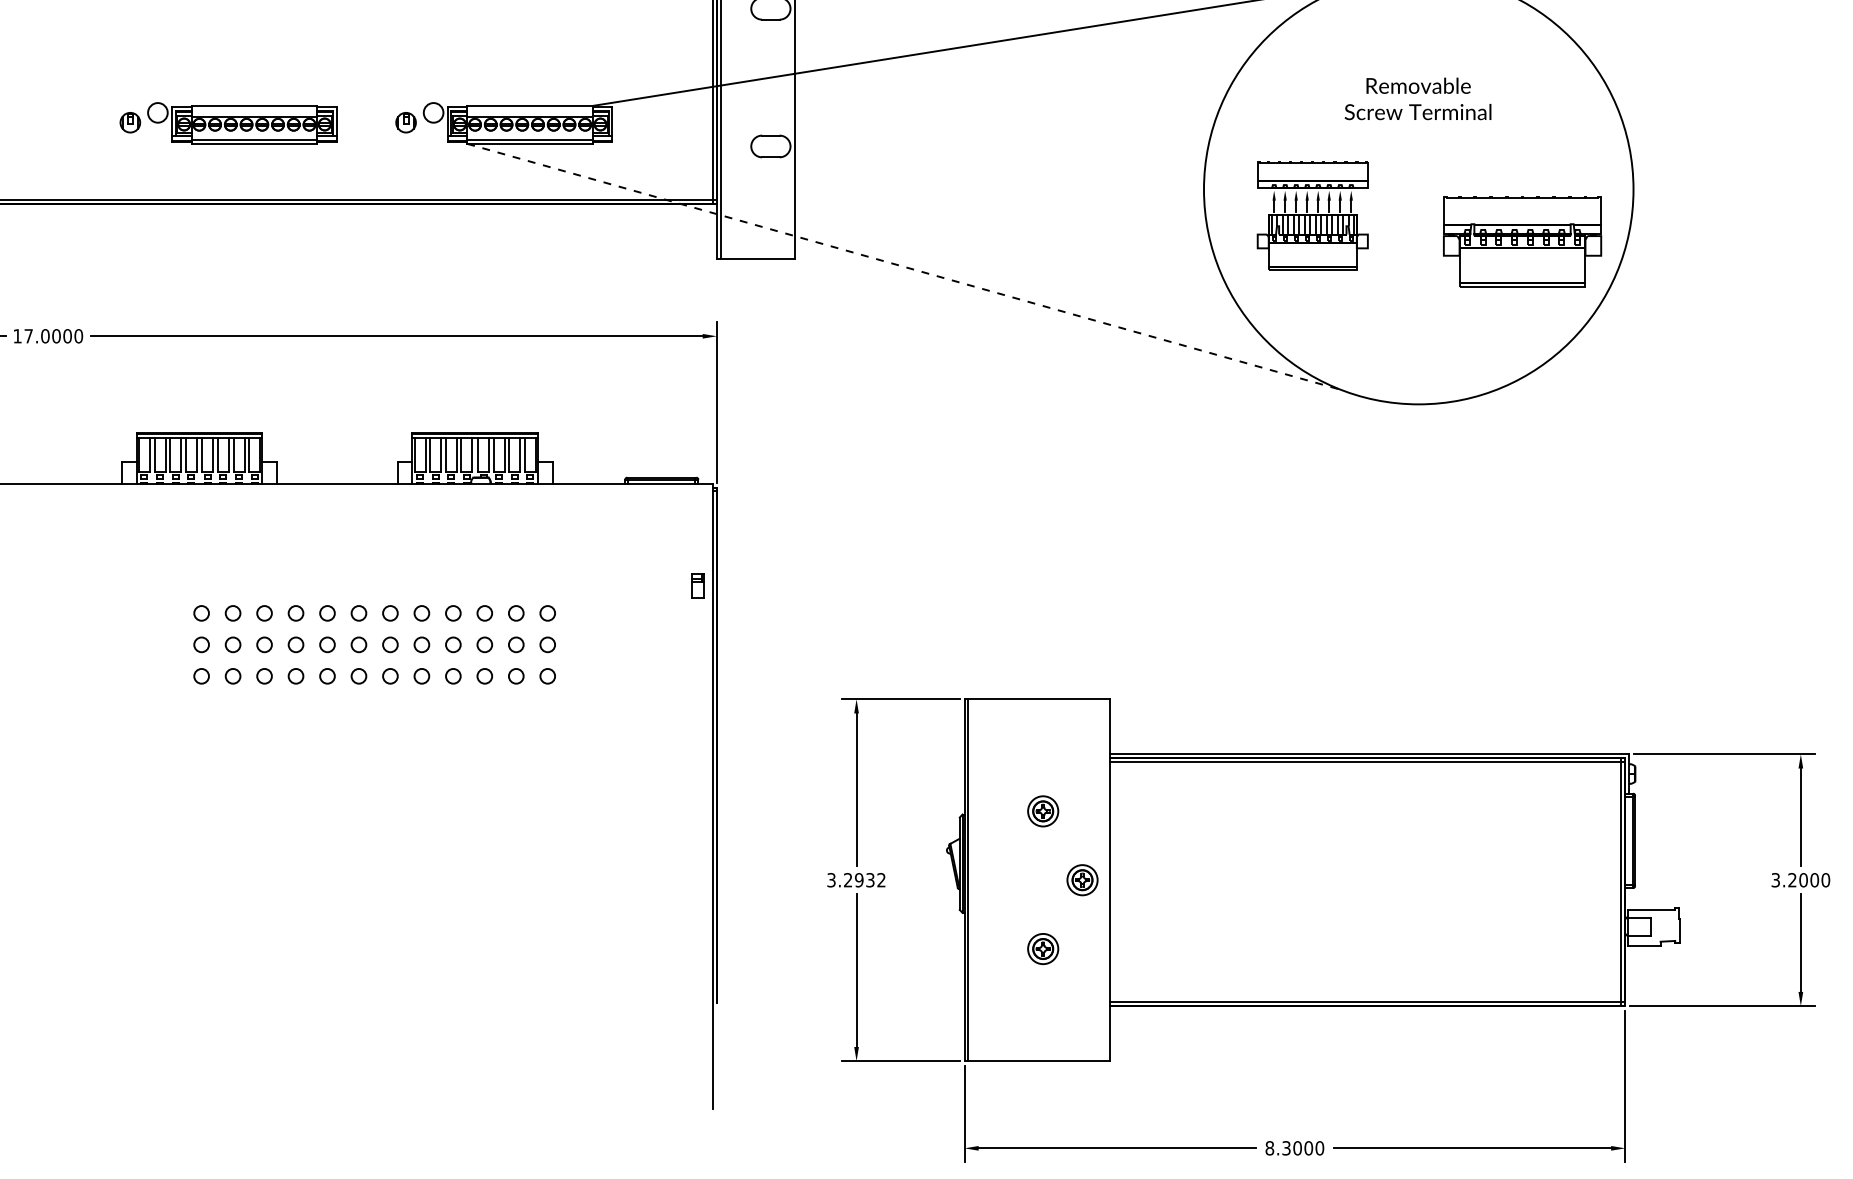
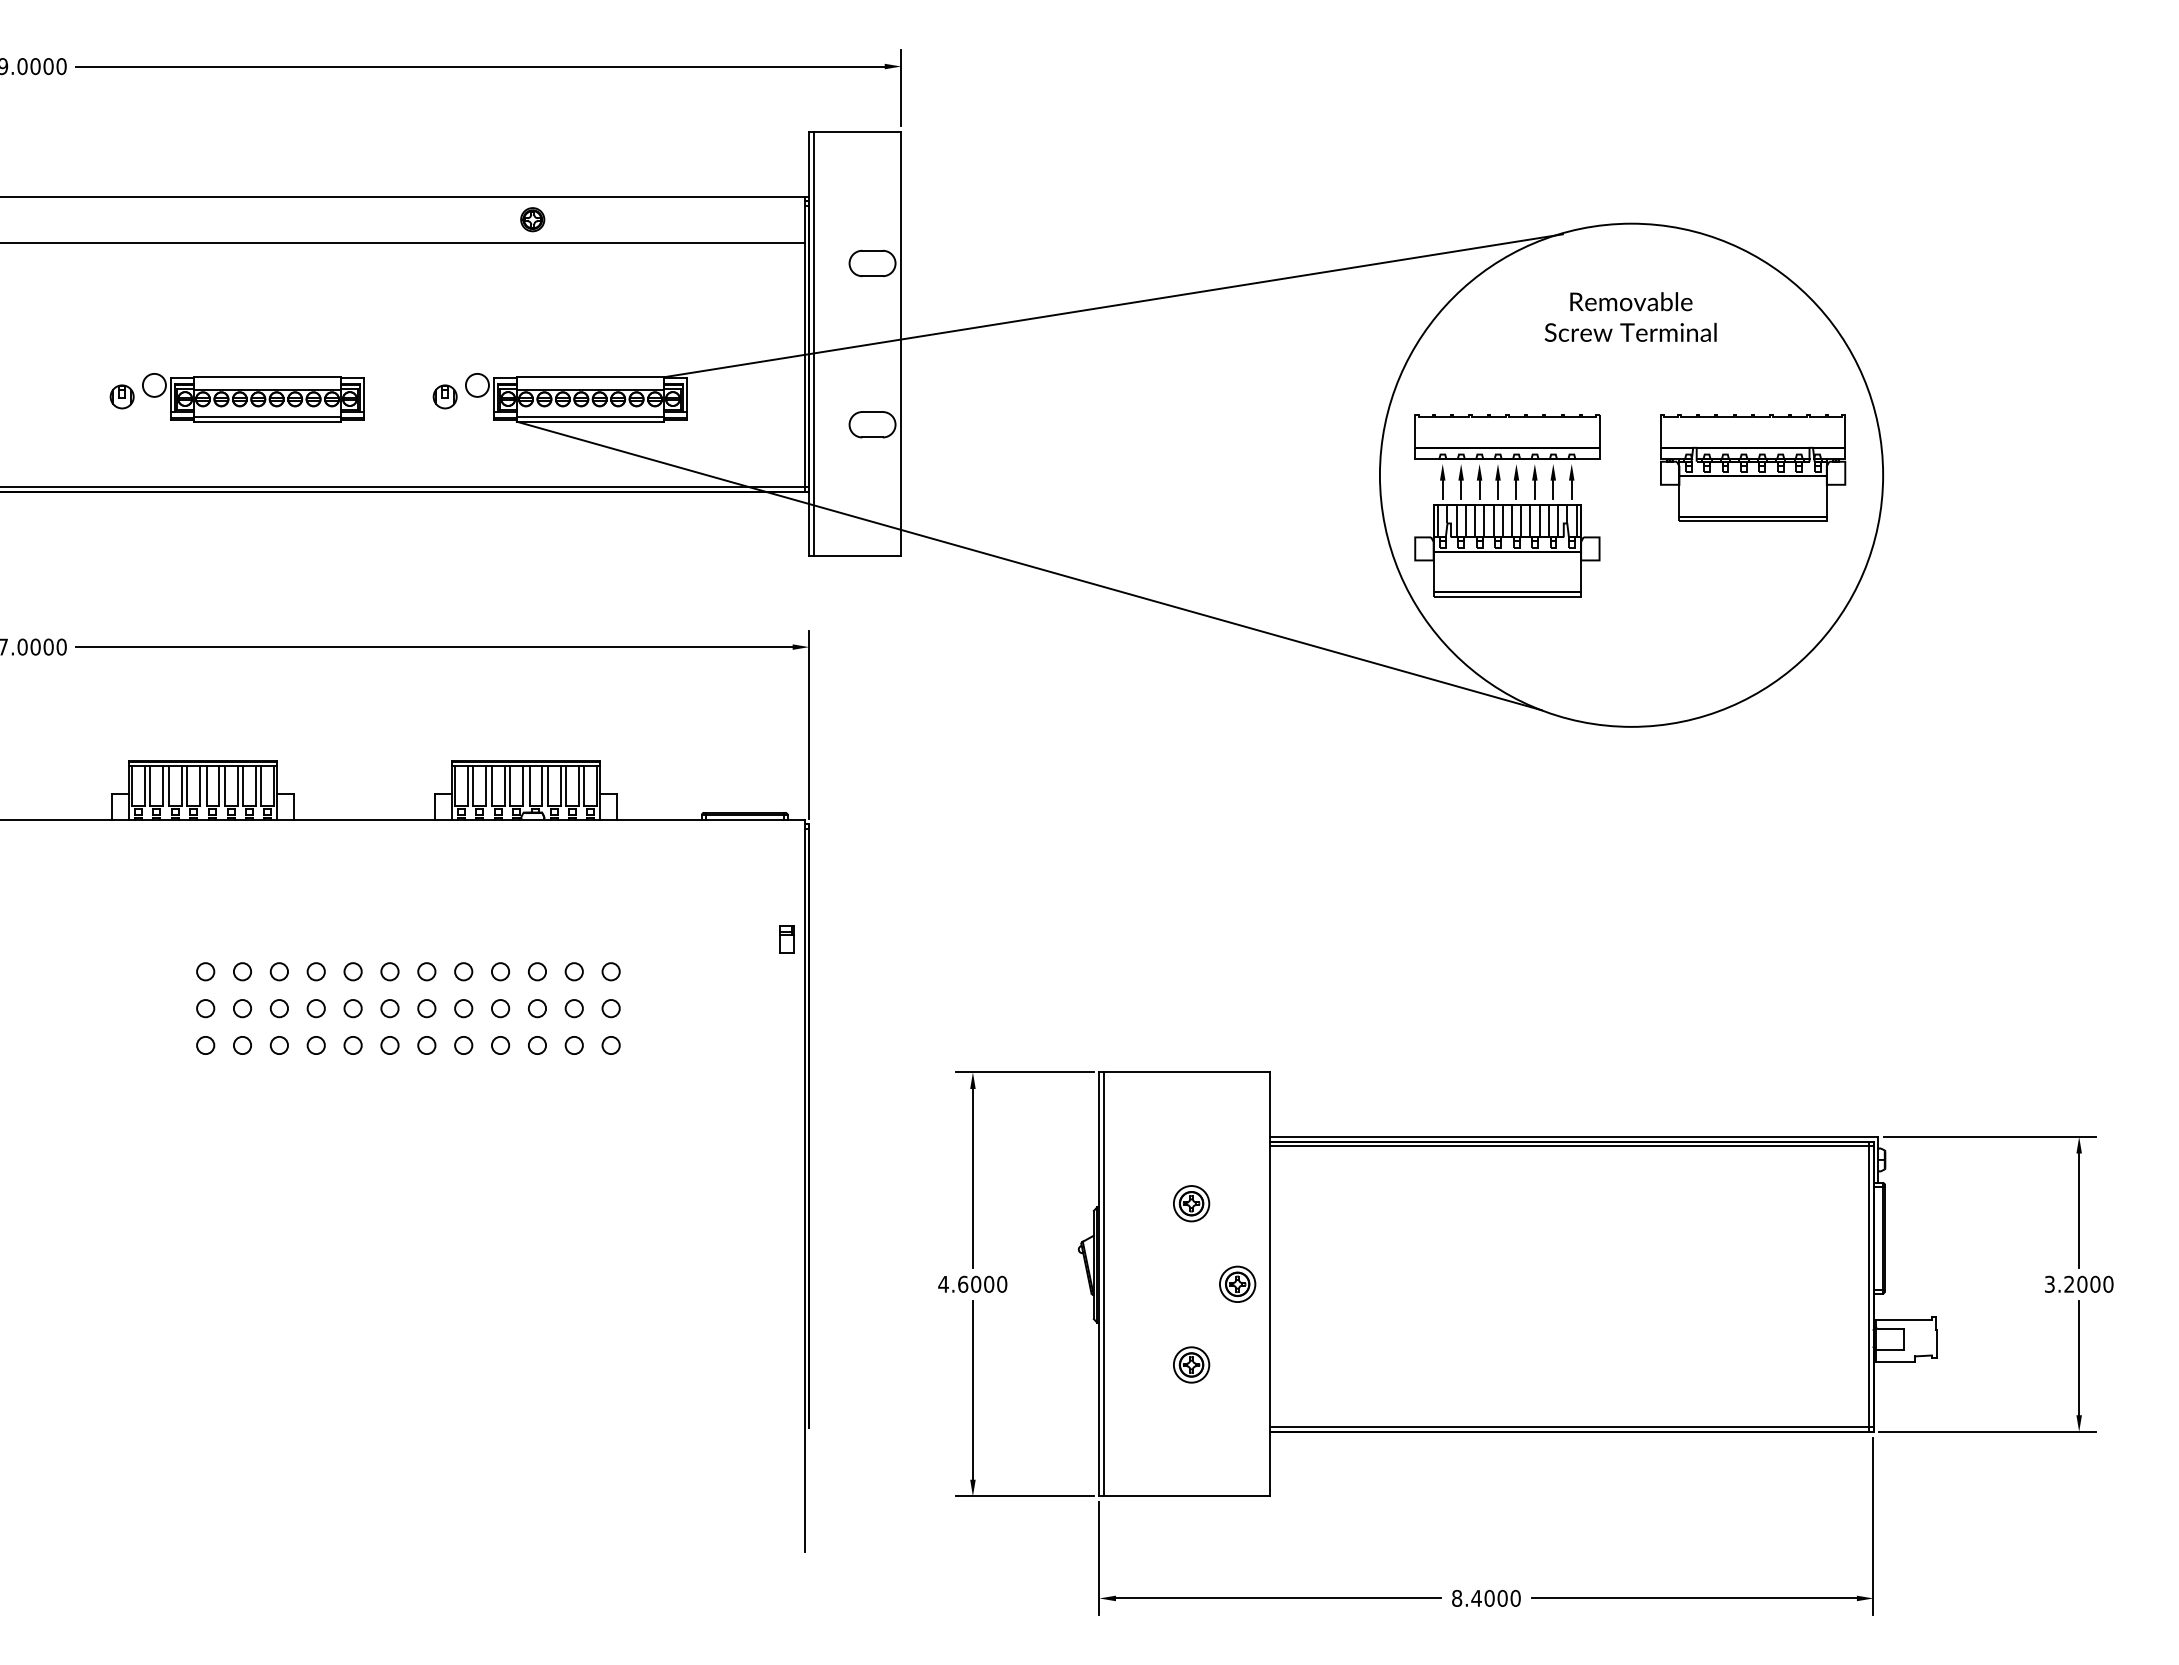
text: (1417, 98) -> (1630, 316), moved
part: (1312, 215) -> (1507, 505), size x1.43
part: (1522, 241) -> (1753, 467), moved
line: (904, 267) -> (1029, 566), dashed -> solid
text: (856, 879) -> (972, 1283), 3.2932 -> 4.6000
text: (1286, 1147) -> (1476, 1597), 8.3000 -> 8.4000

